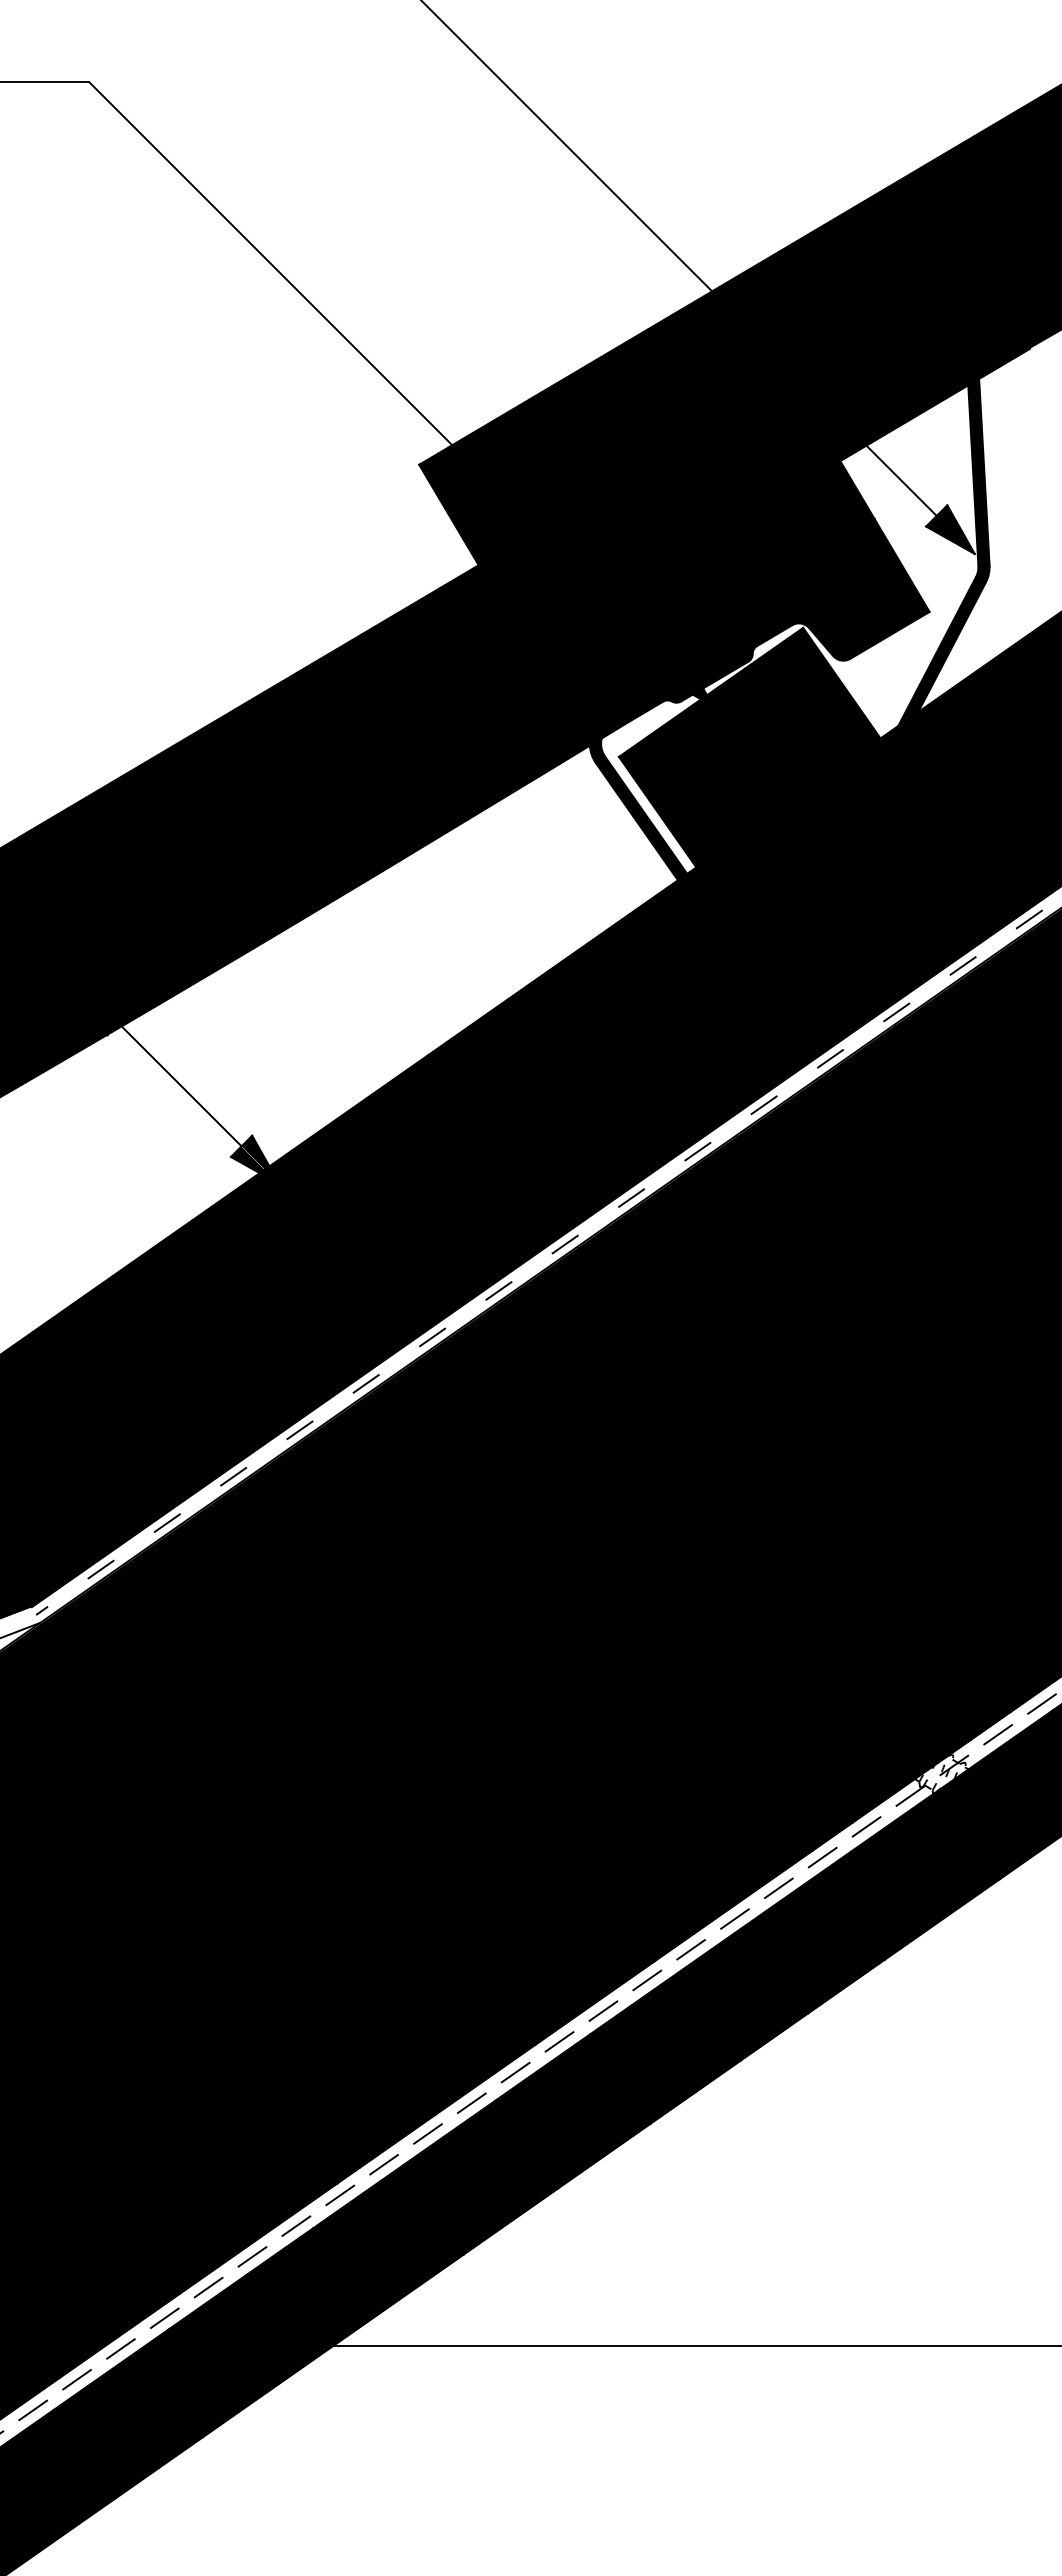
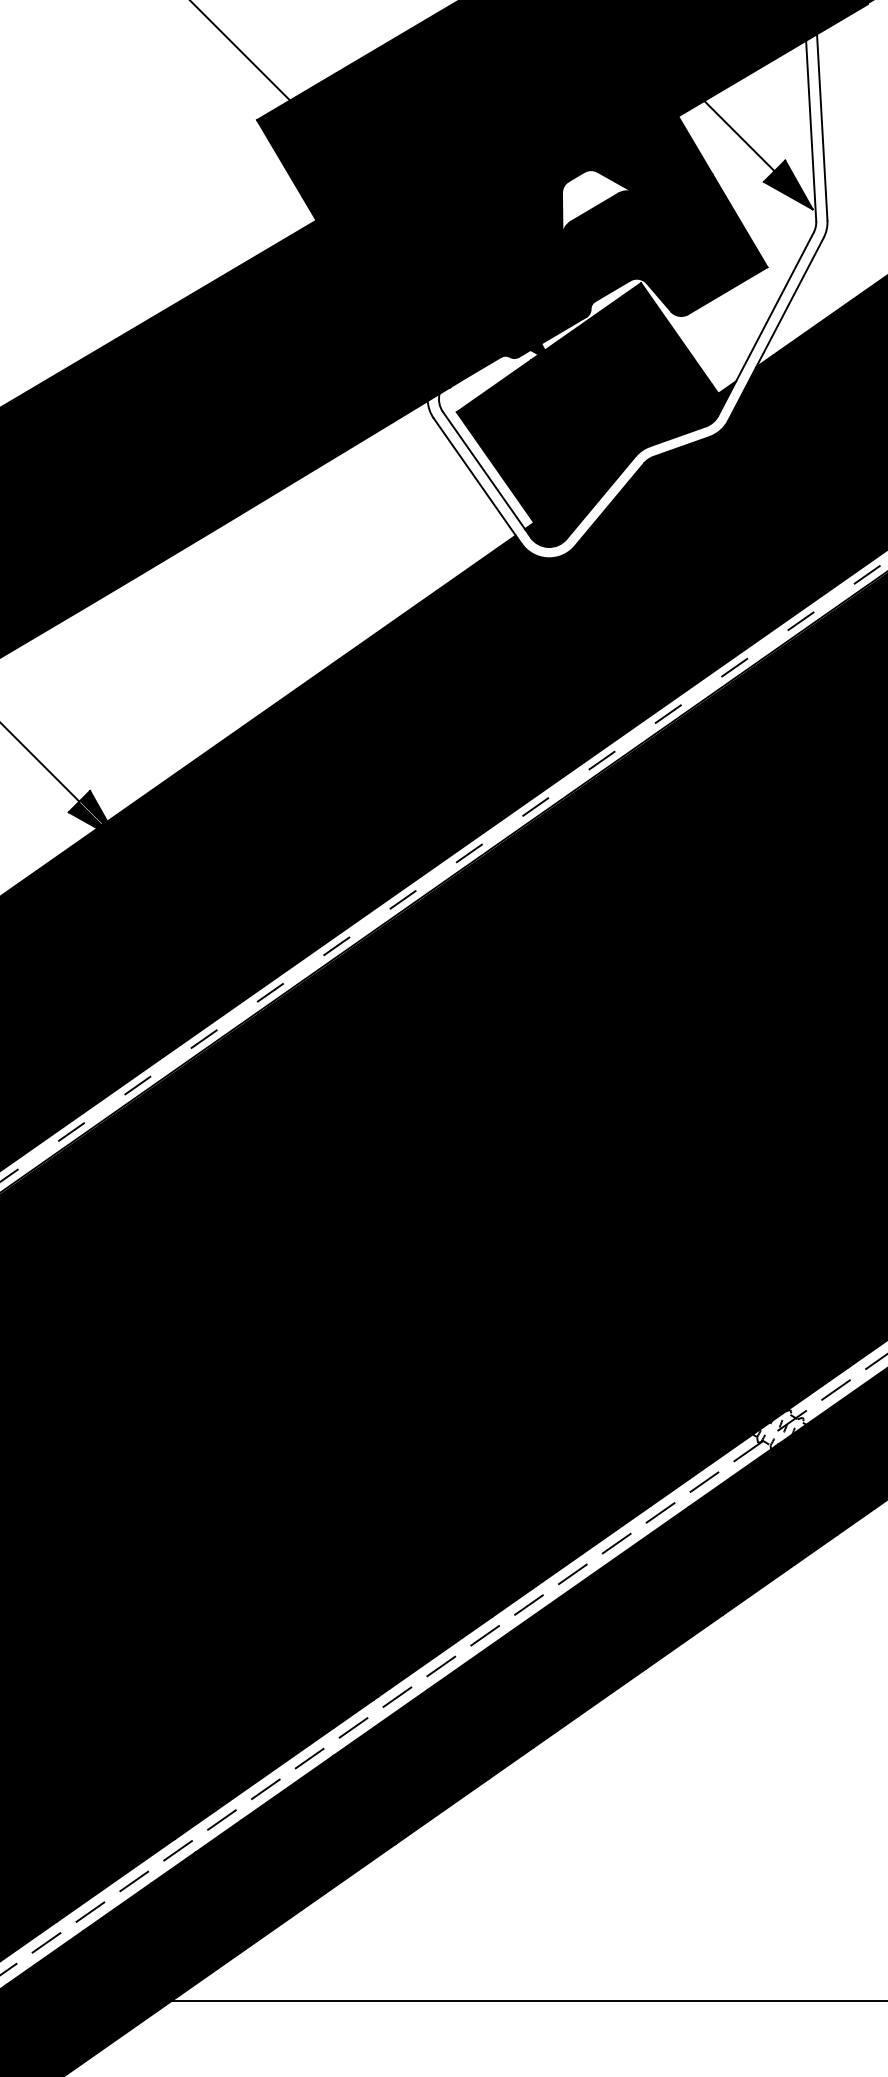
fill: (760, 547) -> (598, 202), removed
fill: (789, 640) -> (627, 295), removed

